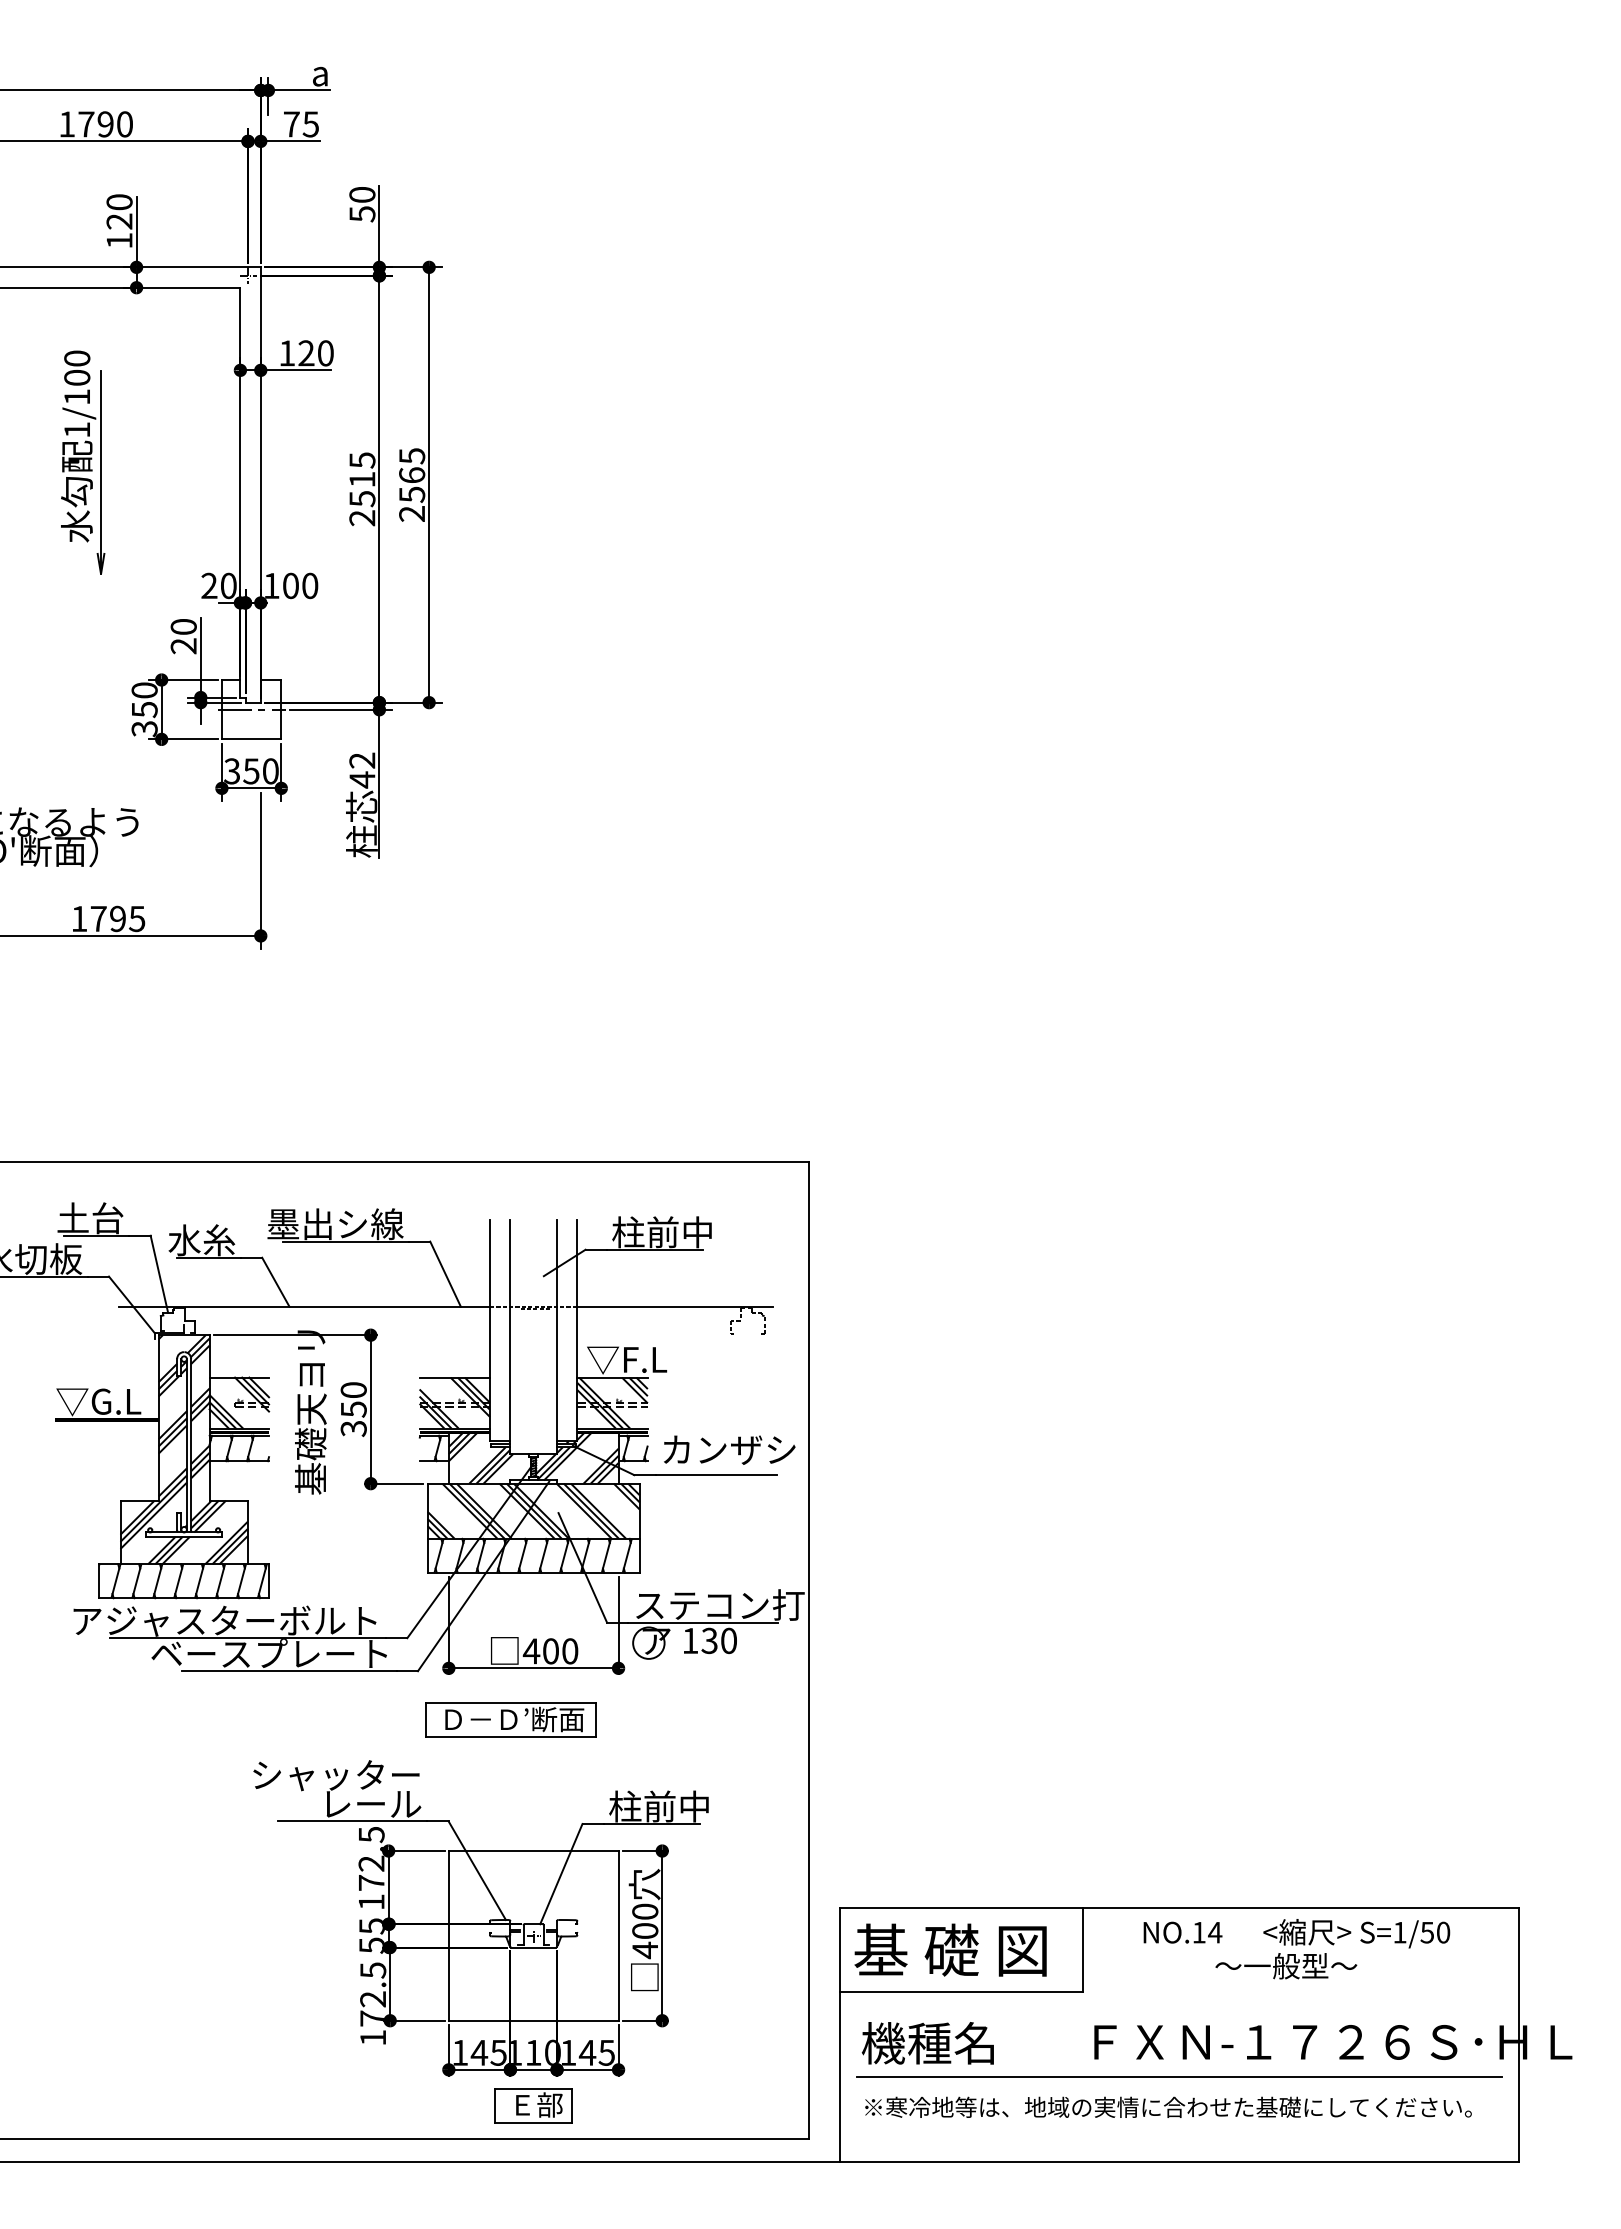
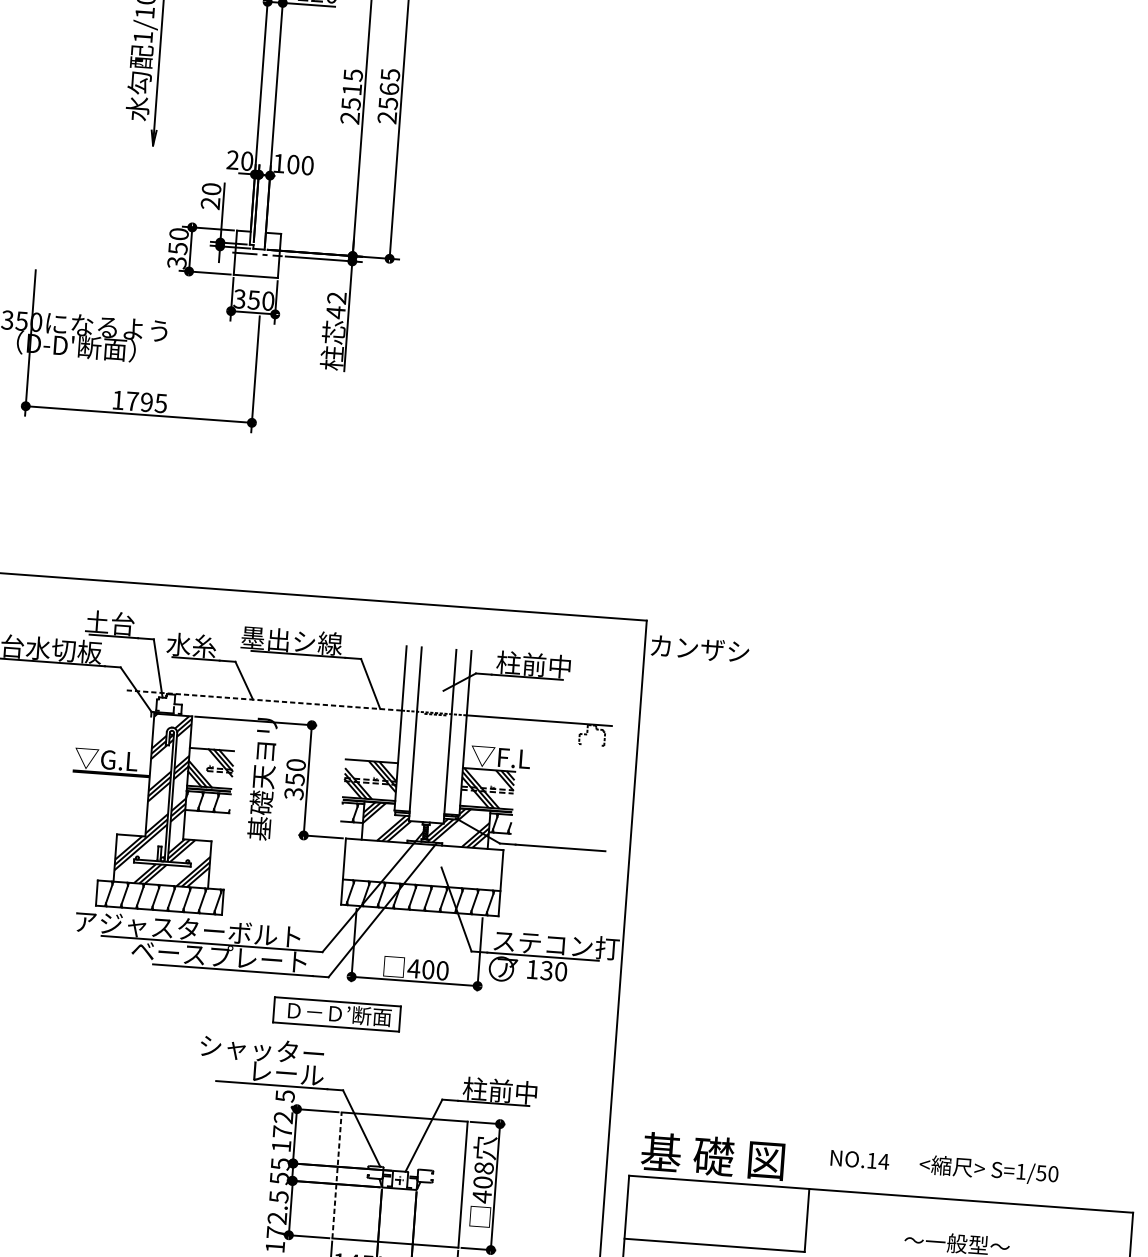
line: (305, 1306) -> (264, 700), solid -> dashed
text: (729, 1449) -> (700, 648), moved
hatch: (533, 1510) -> (423, 864), removed
part: (510, 1719) -> (336, 1013), moved
text: (645, 1911) -> (484, 1168), 400 -> 408
text: (1296, 1933) -> (944, 1166), moved
line: (448, 1935) -> (336, 1175), solid -> dashed
text: (950, 1949) -> (712, 1155), moved

